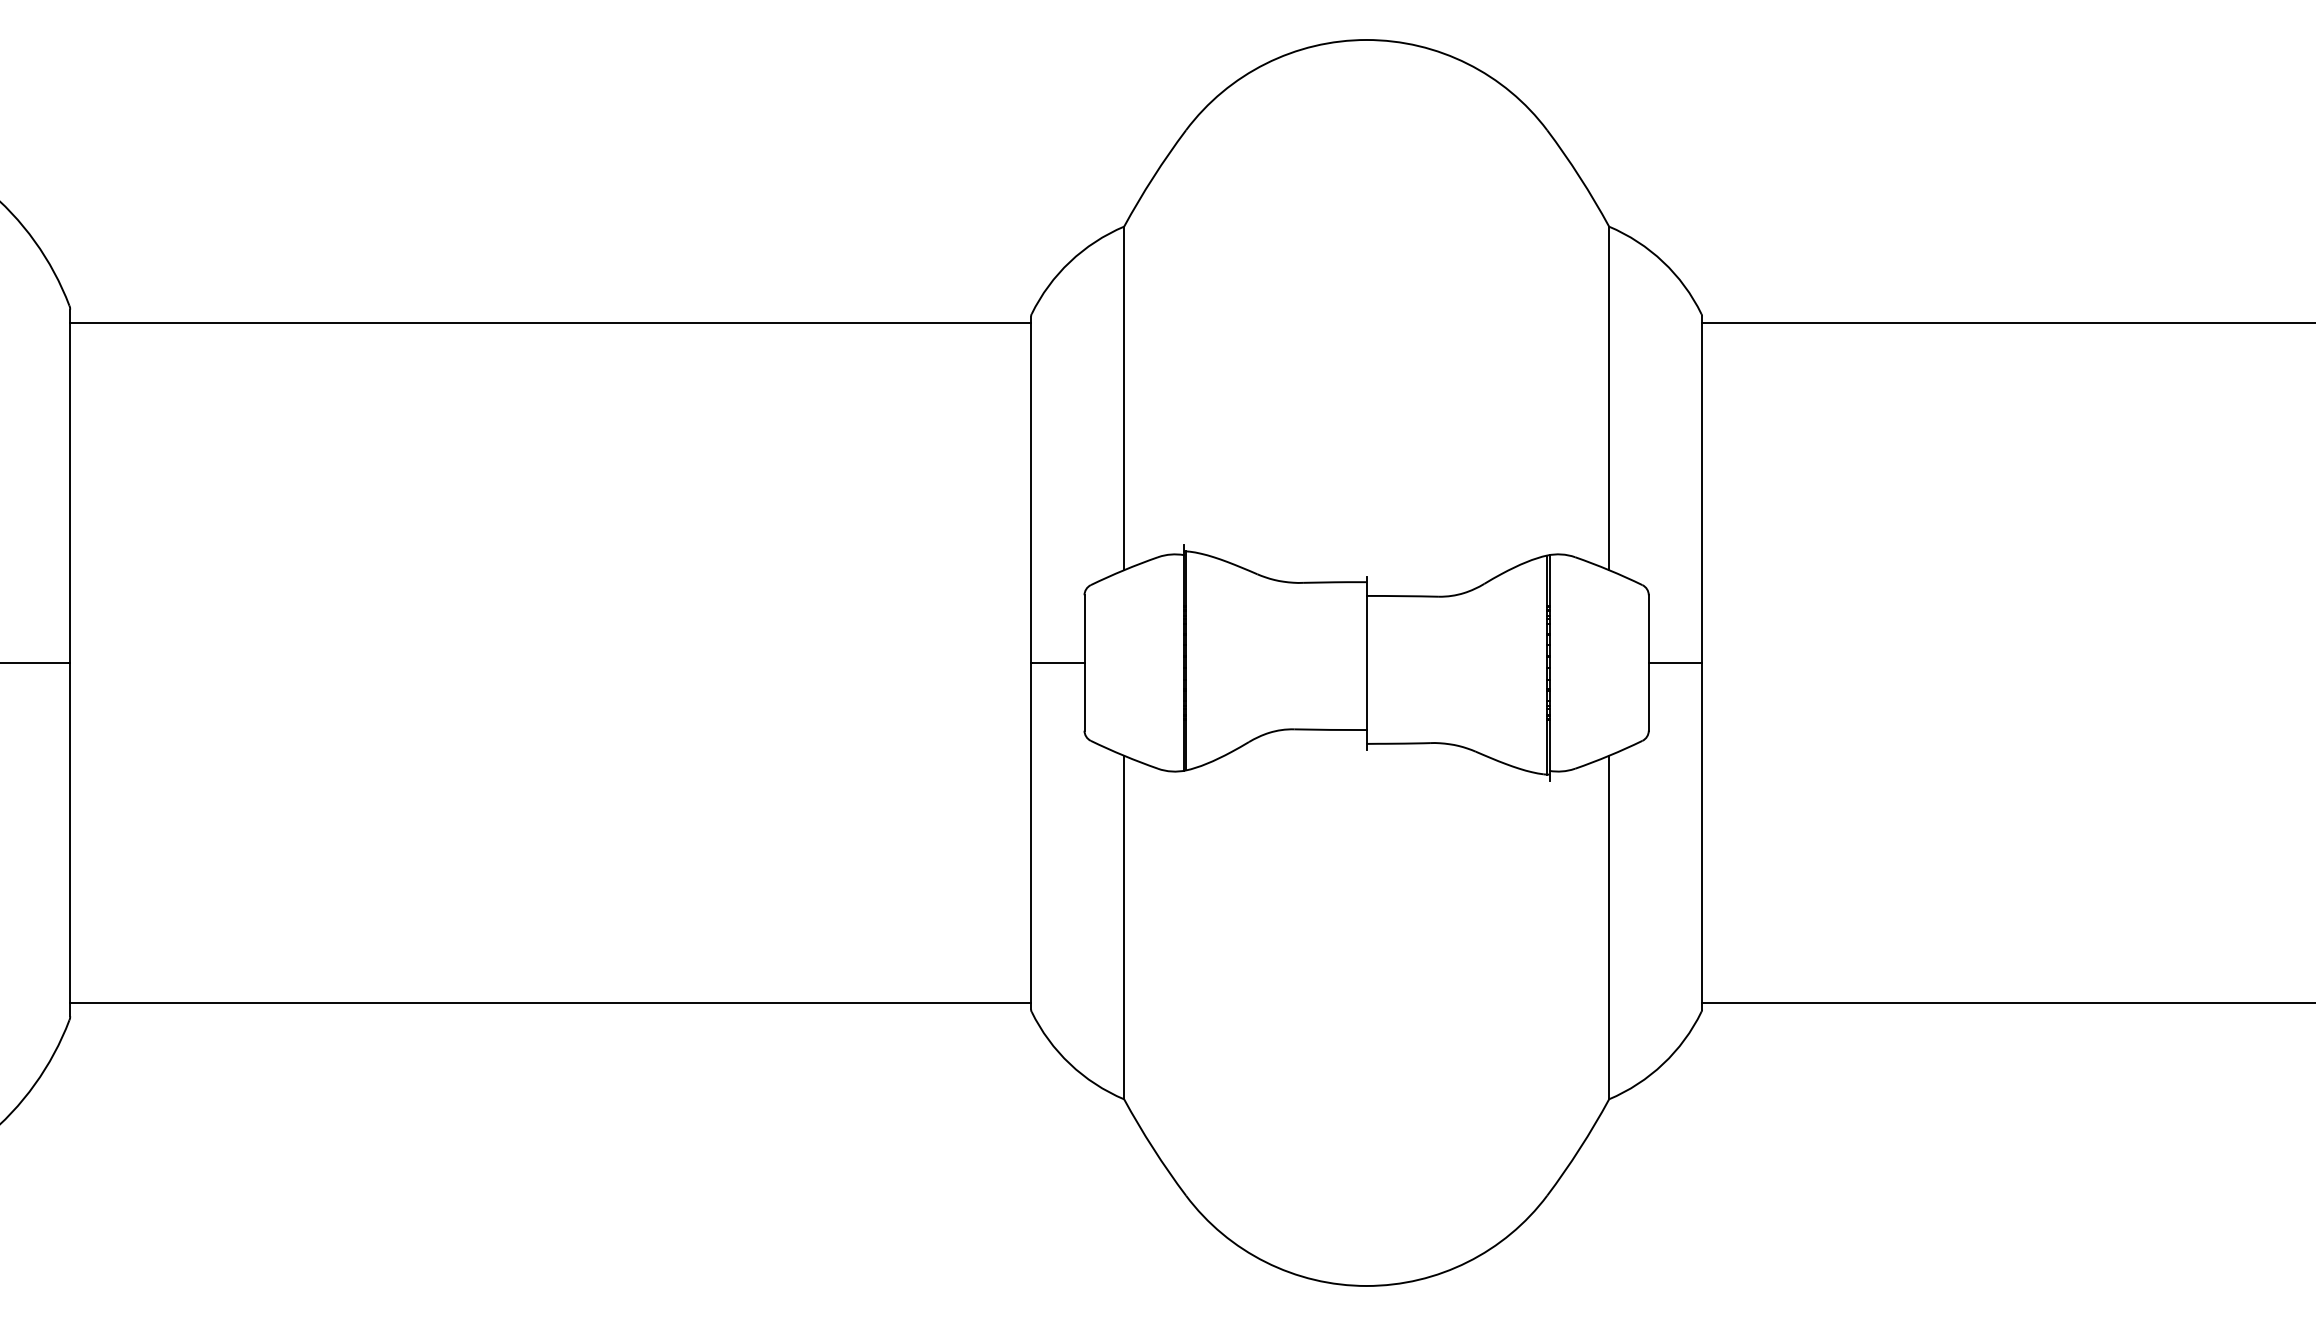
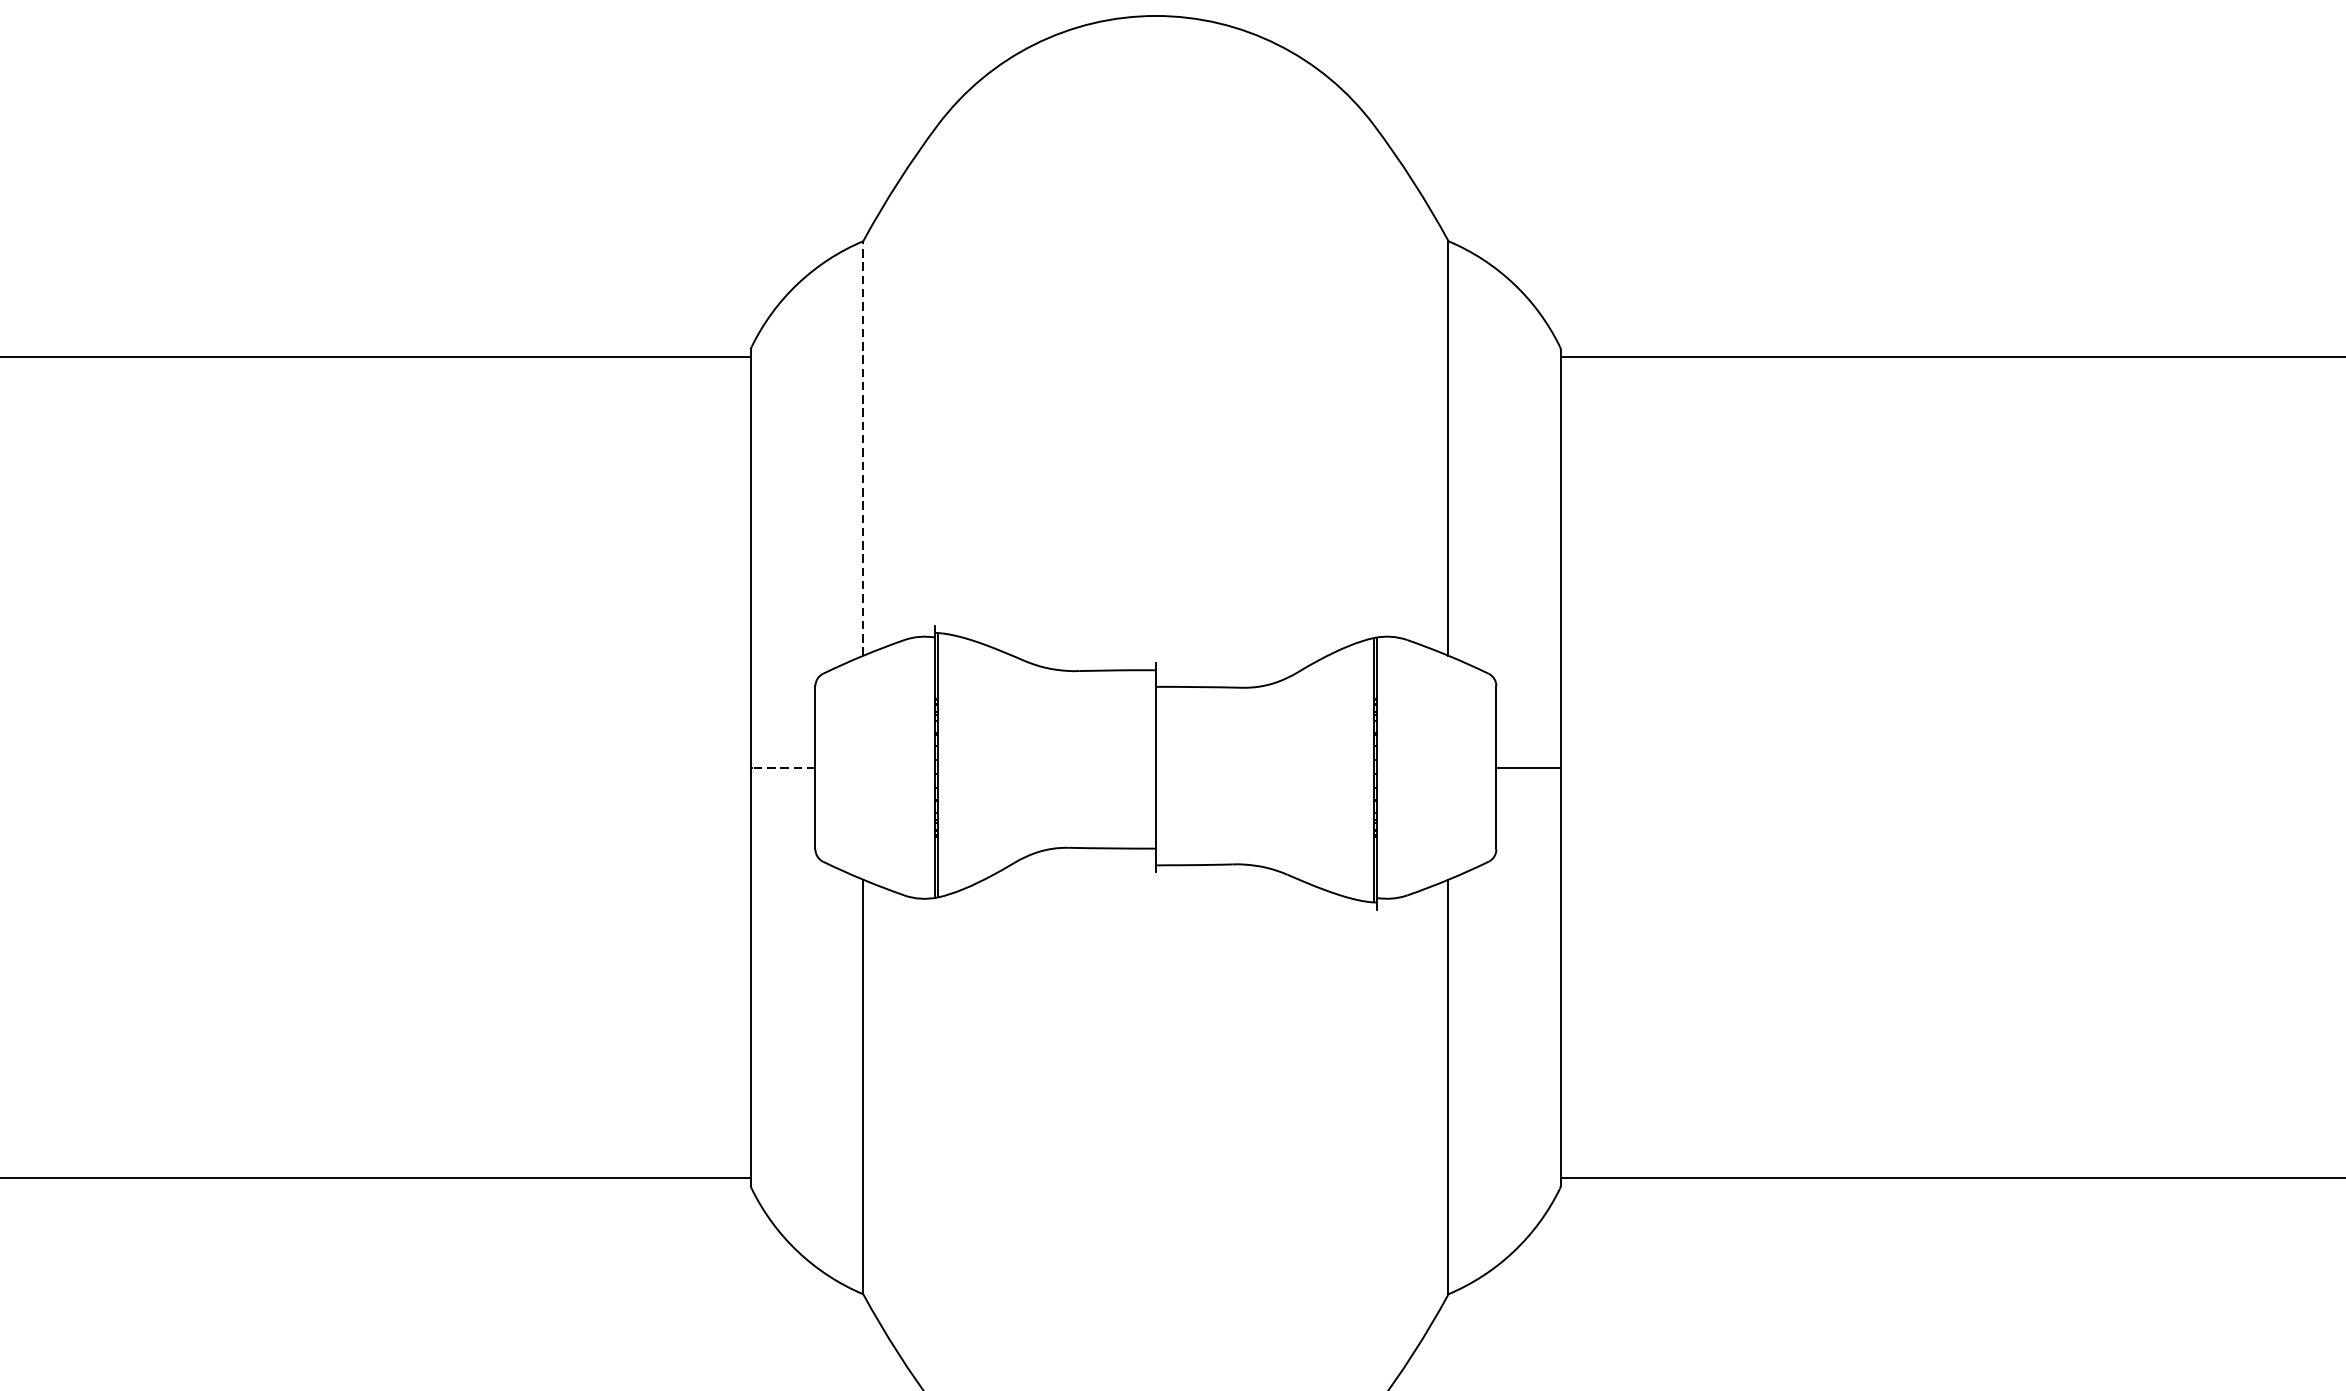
line: (1124, 398) -> (863, 448), solid -> dashed
line: (1057, 662) -> (782, 767), solid -> dashed

